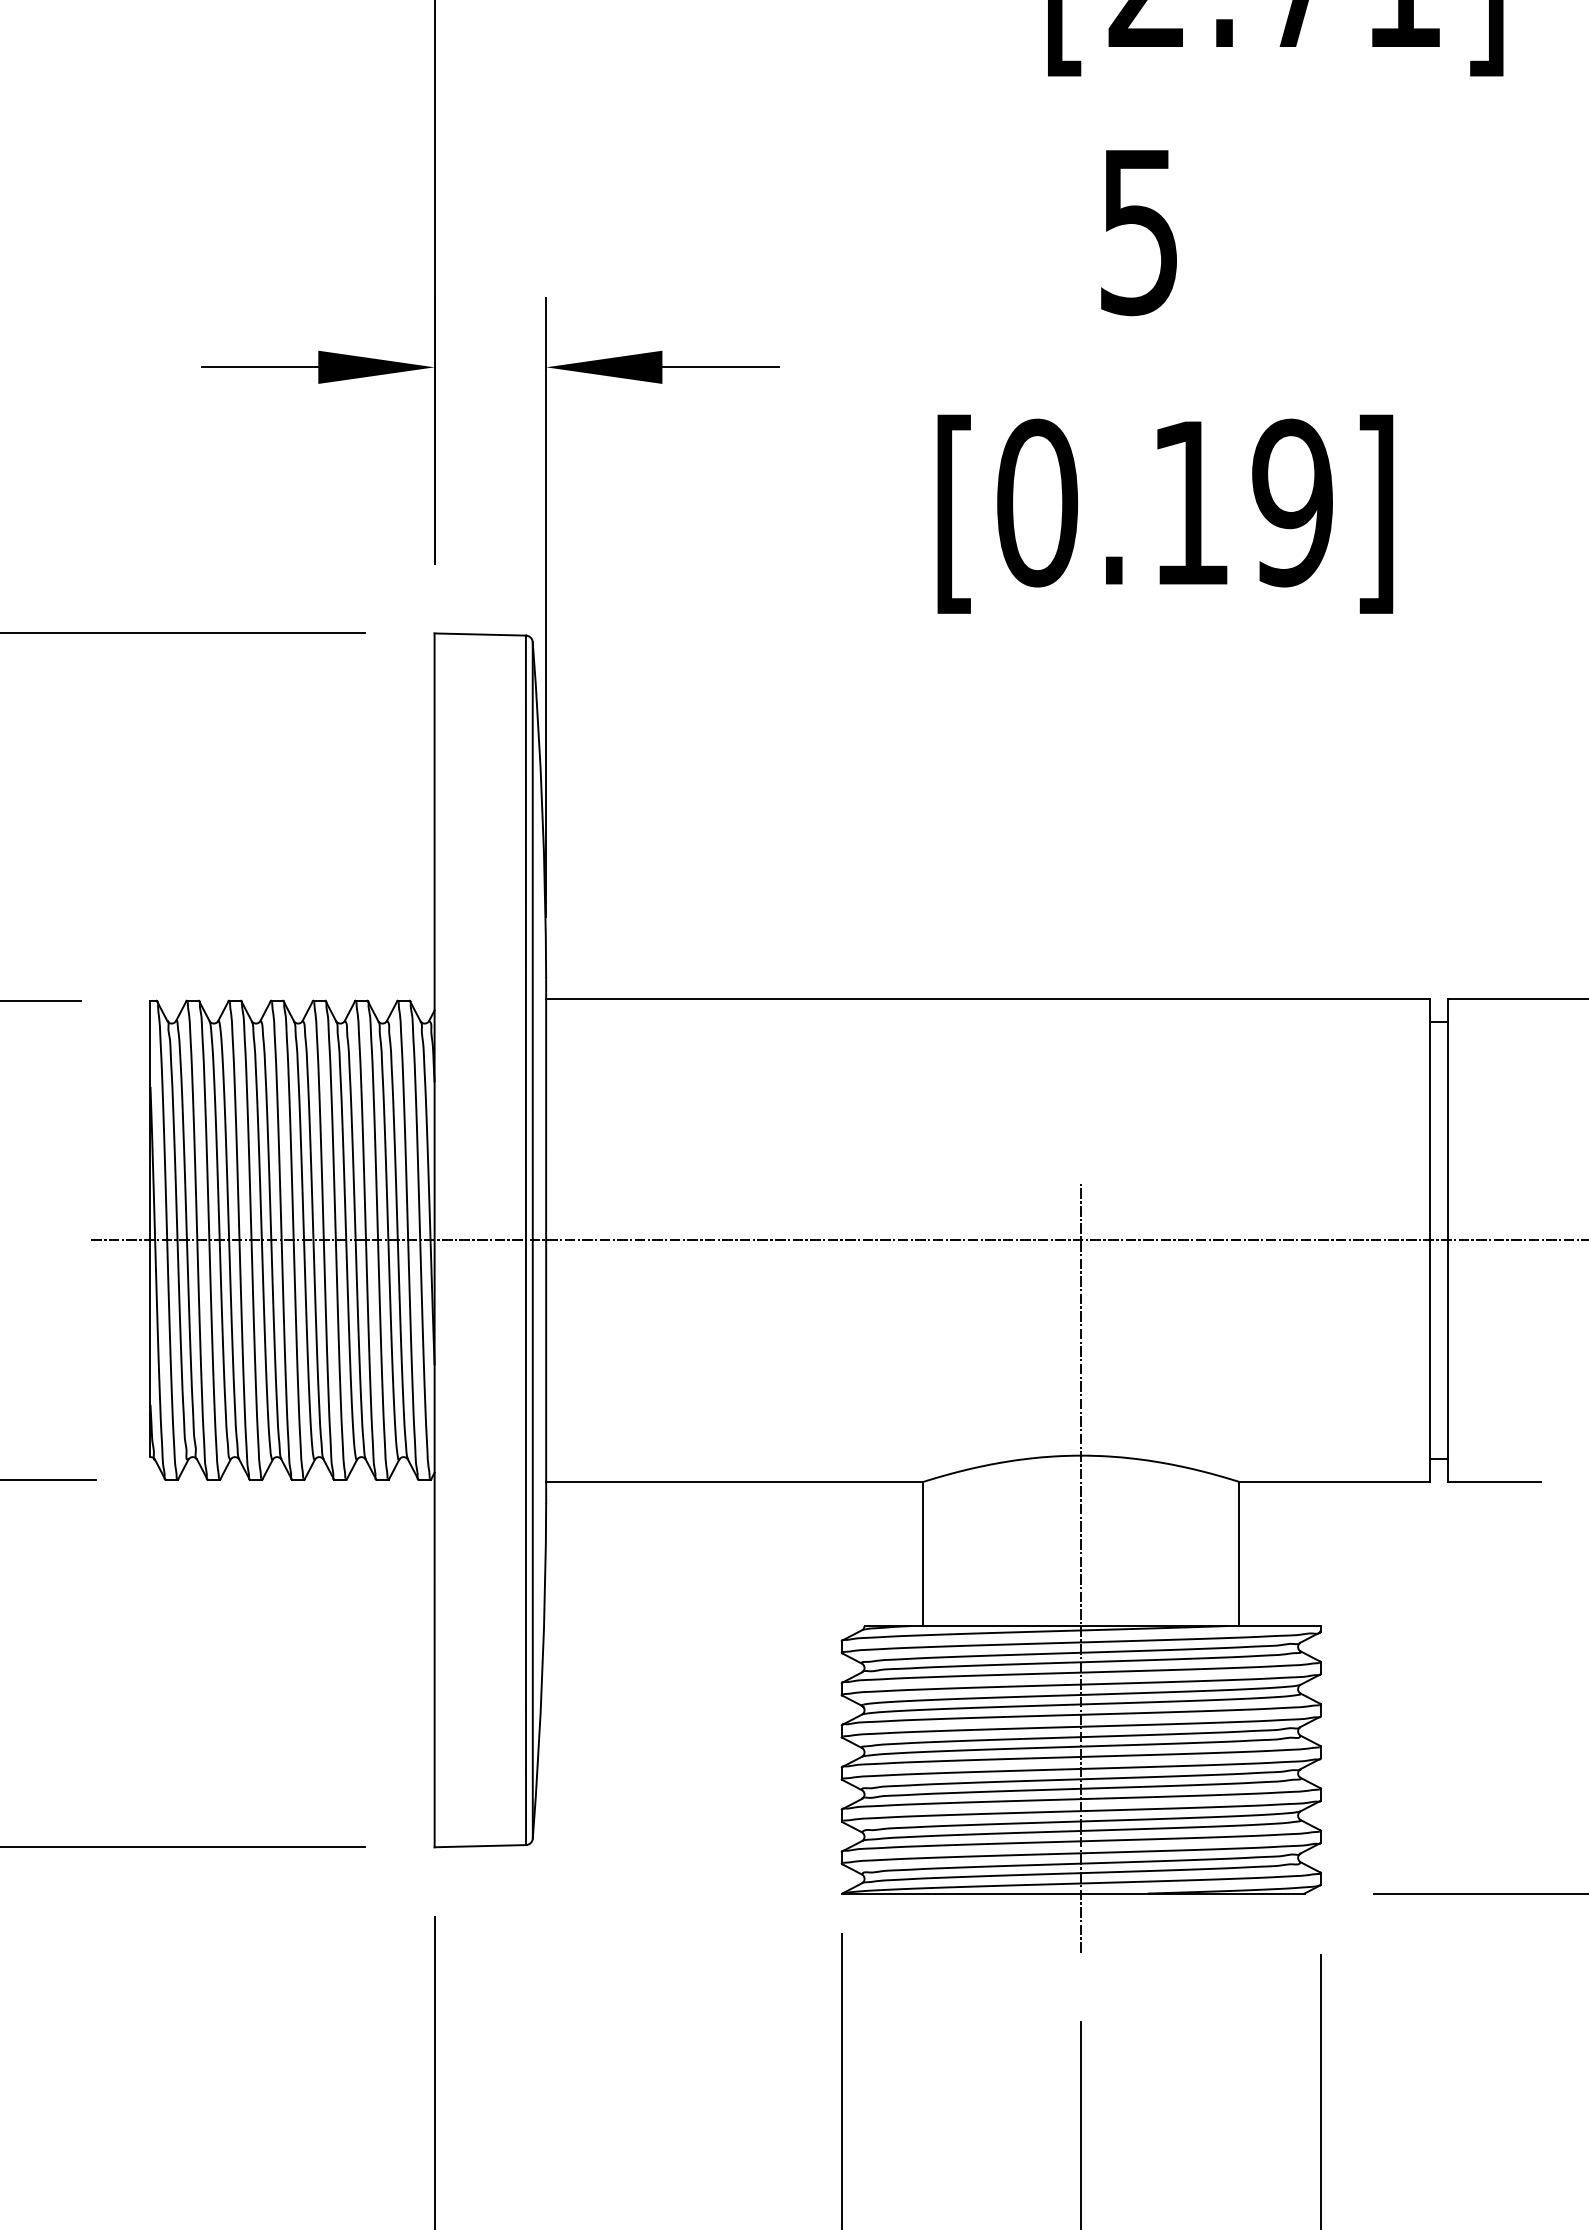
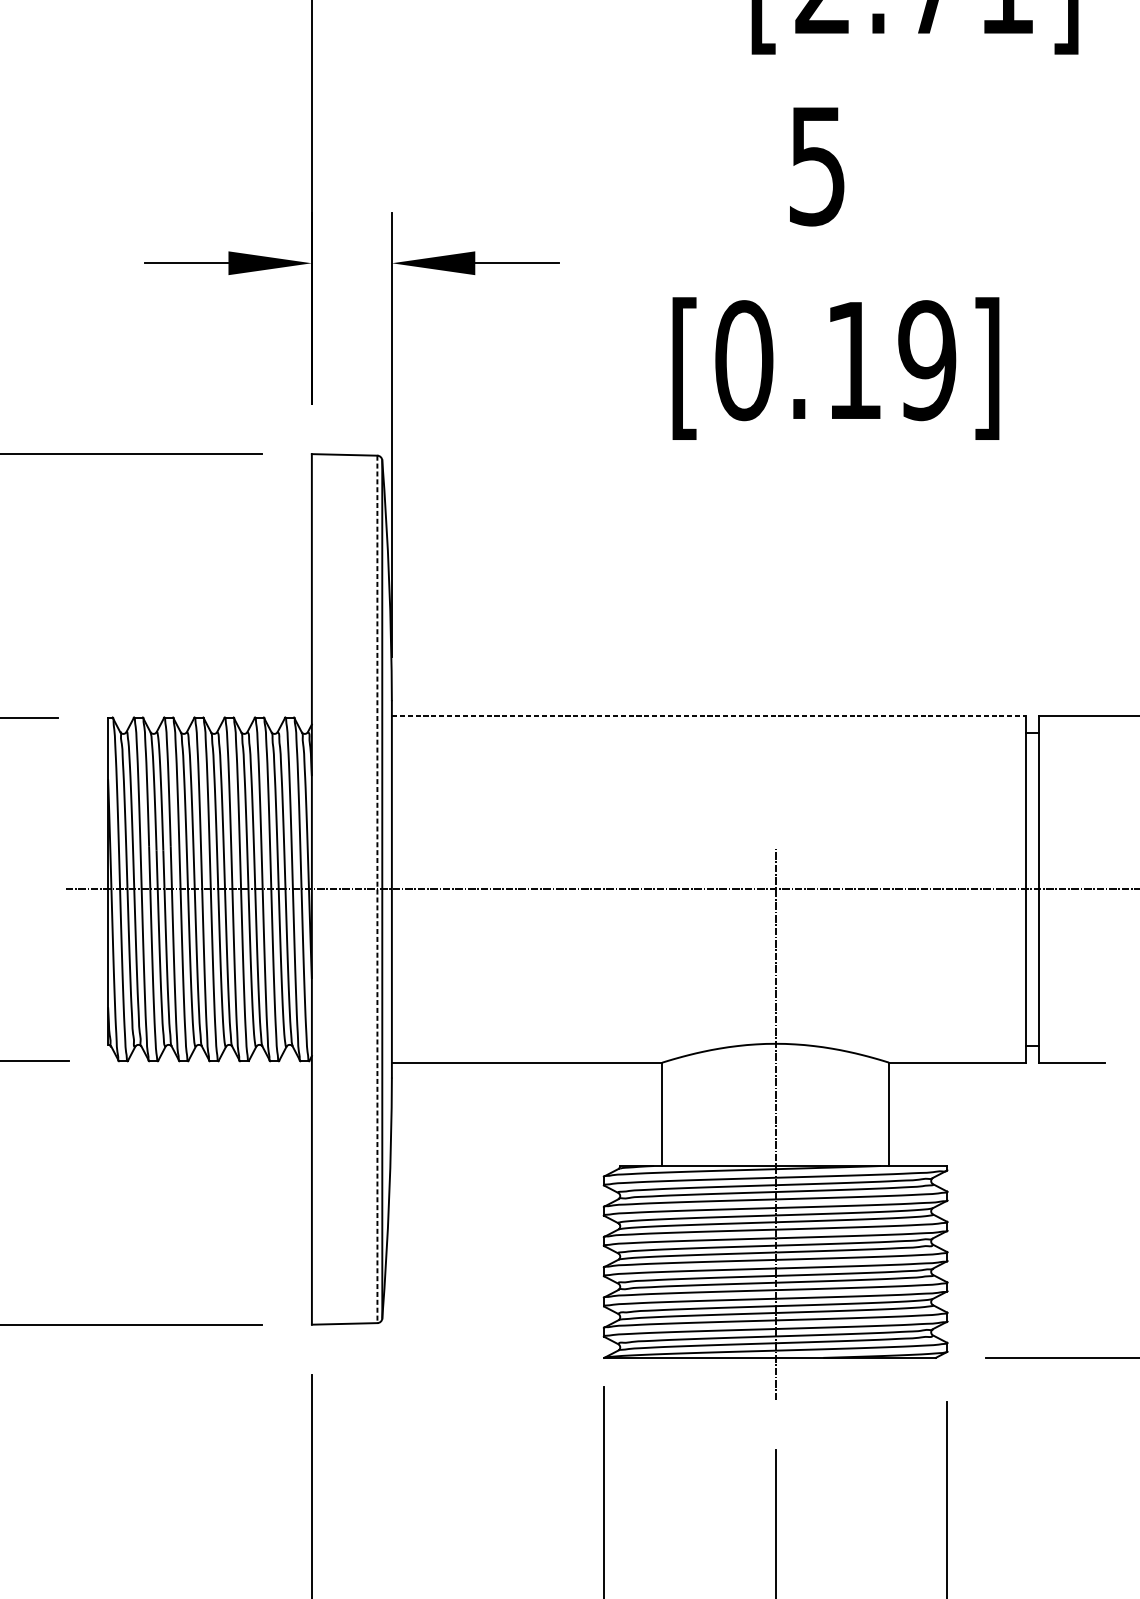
line: (988, 998) -> (709, 715), solid -> dashed
line: (525, 1240) -> (377, 889), solid -> dashed

